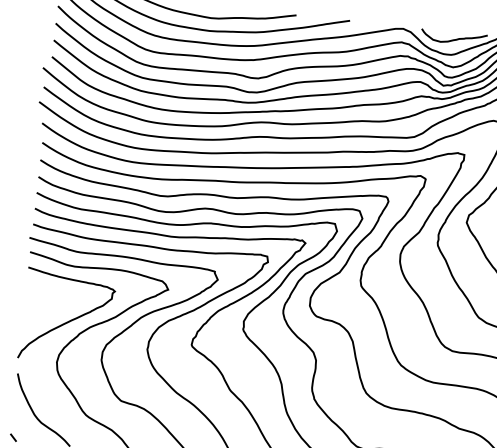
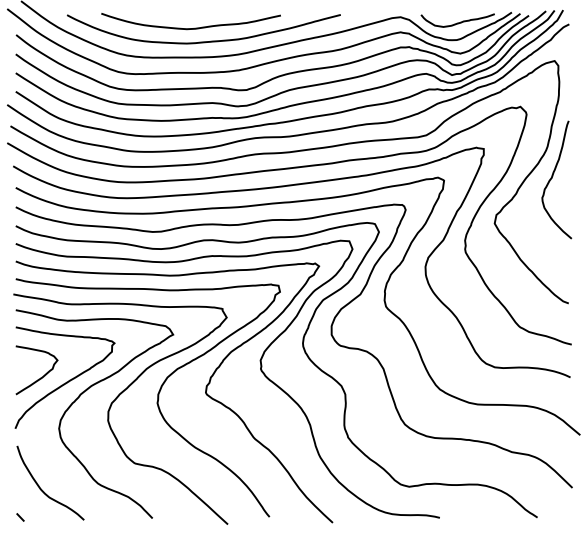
curve: (45, 314) -> (40, 377), added

